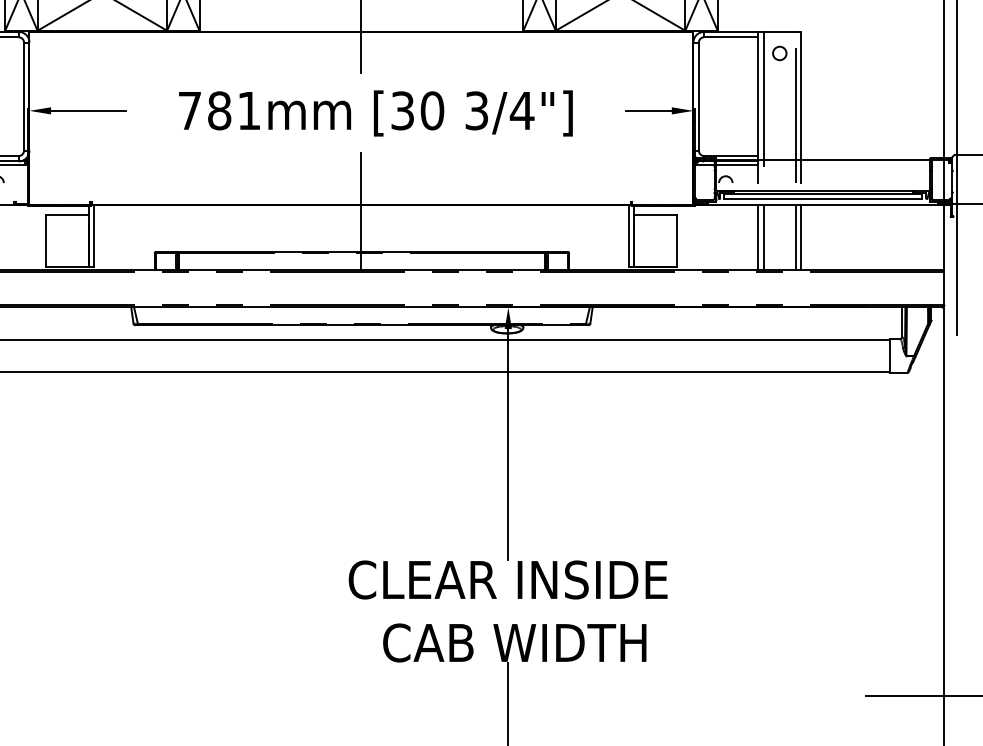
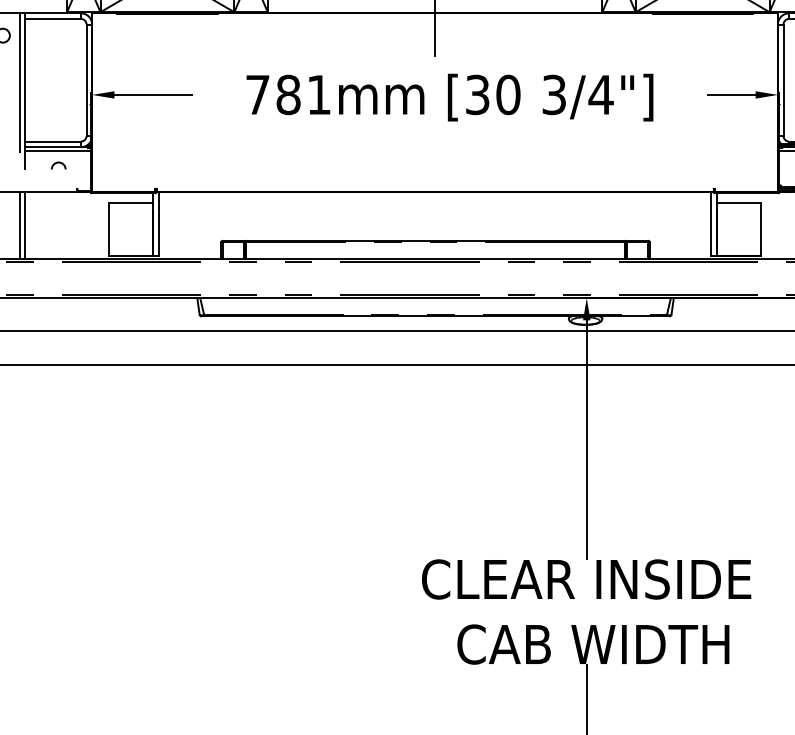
line: (361, 210) -> (435, 197), removed

